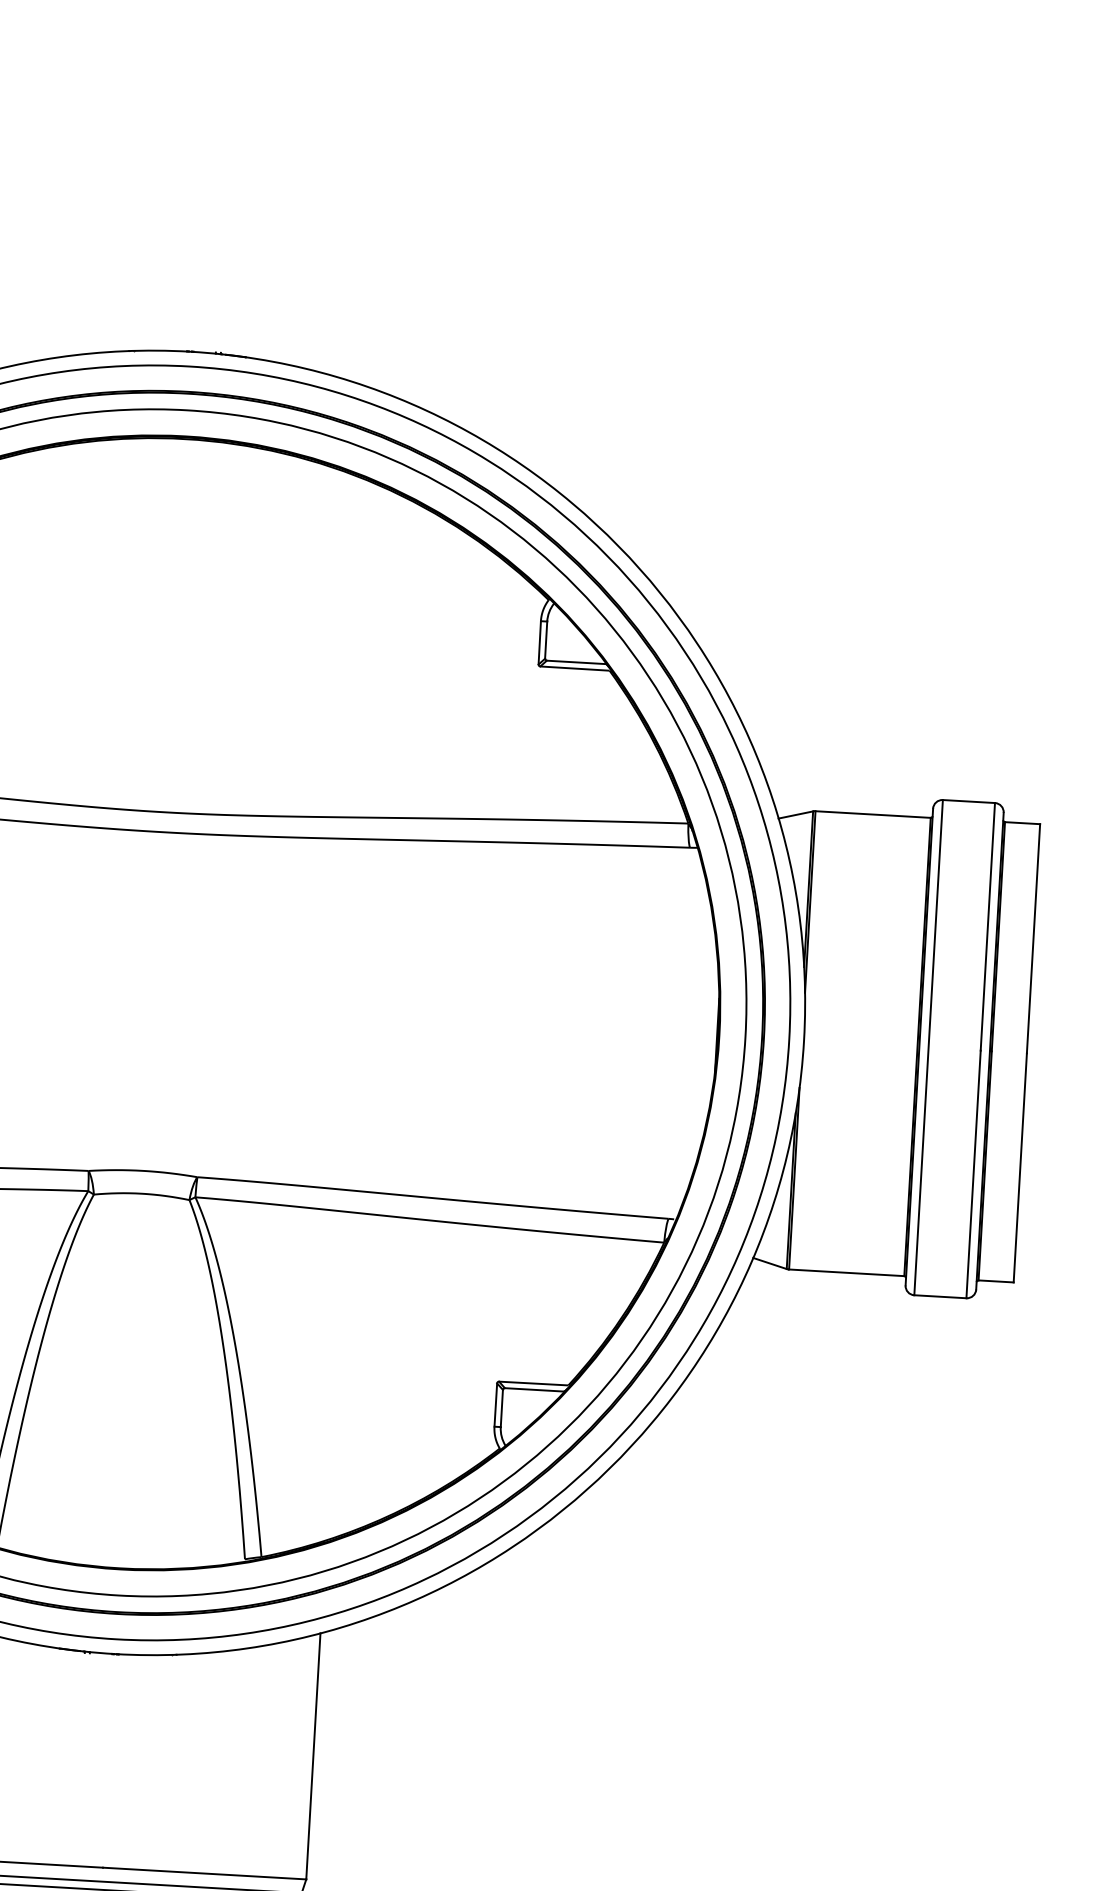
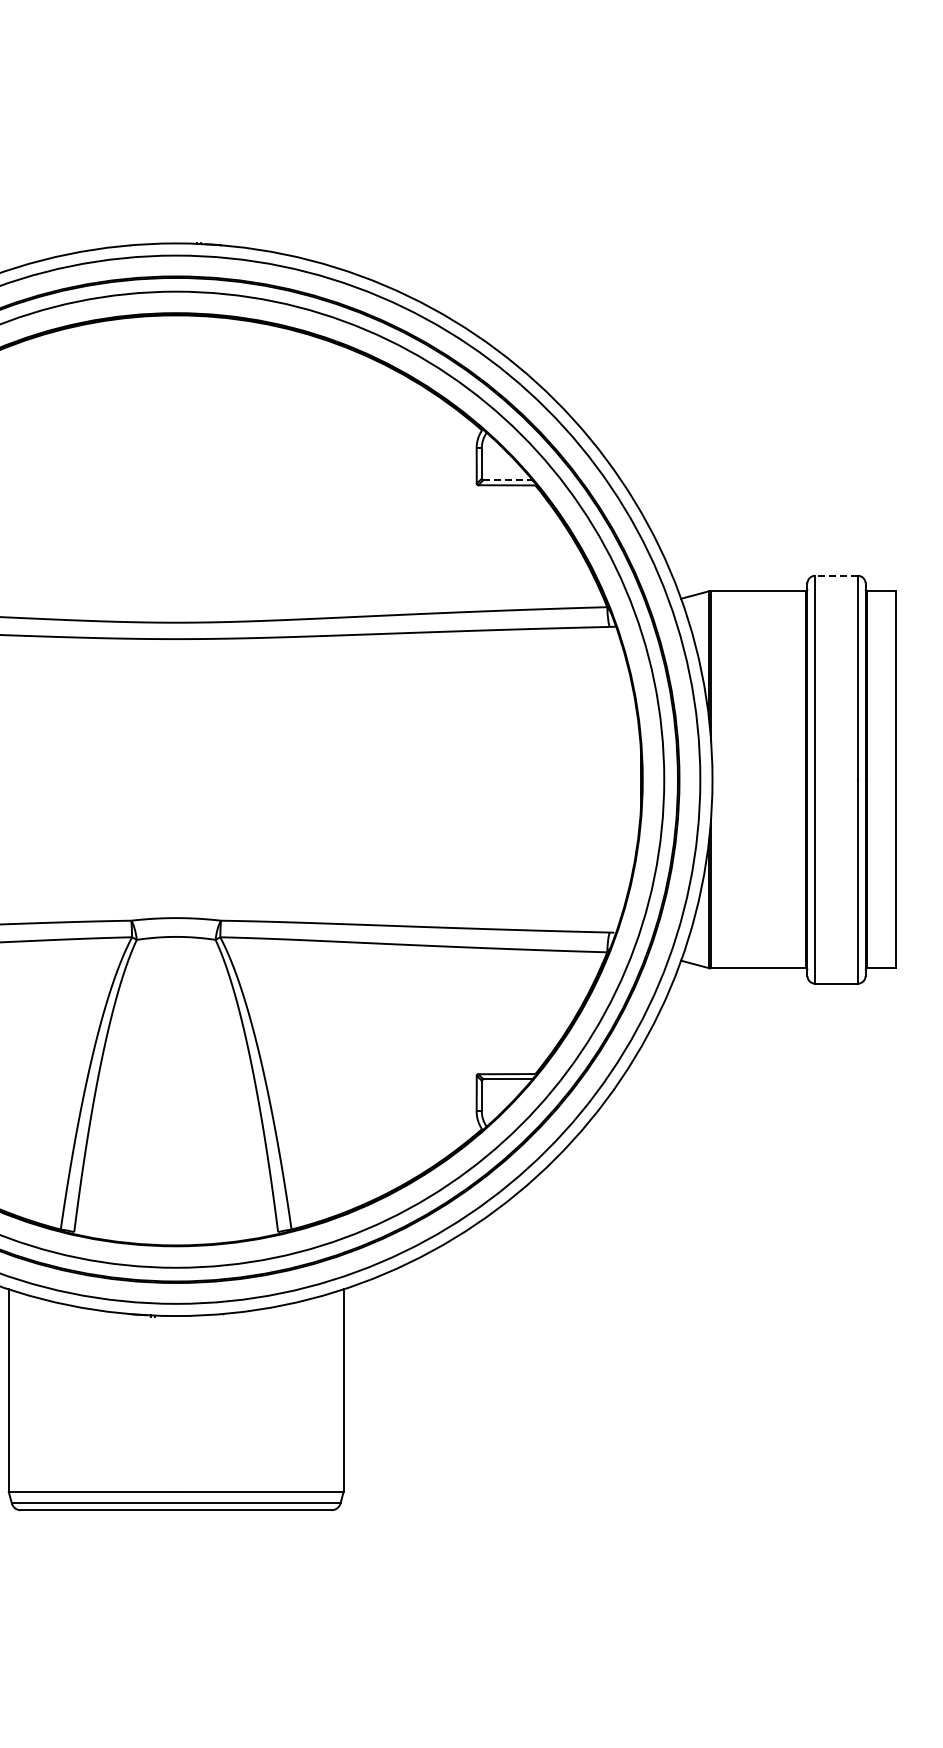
line: (577, 662) -> (508, 480), solid -> dashed
line: (968, 801) -> (836, 575), solid -> dashed

